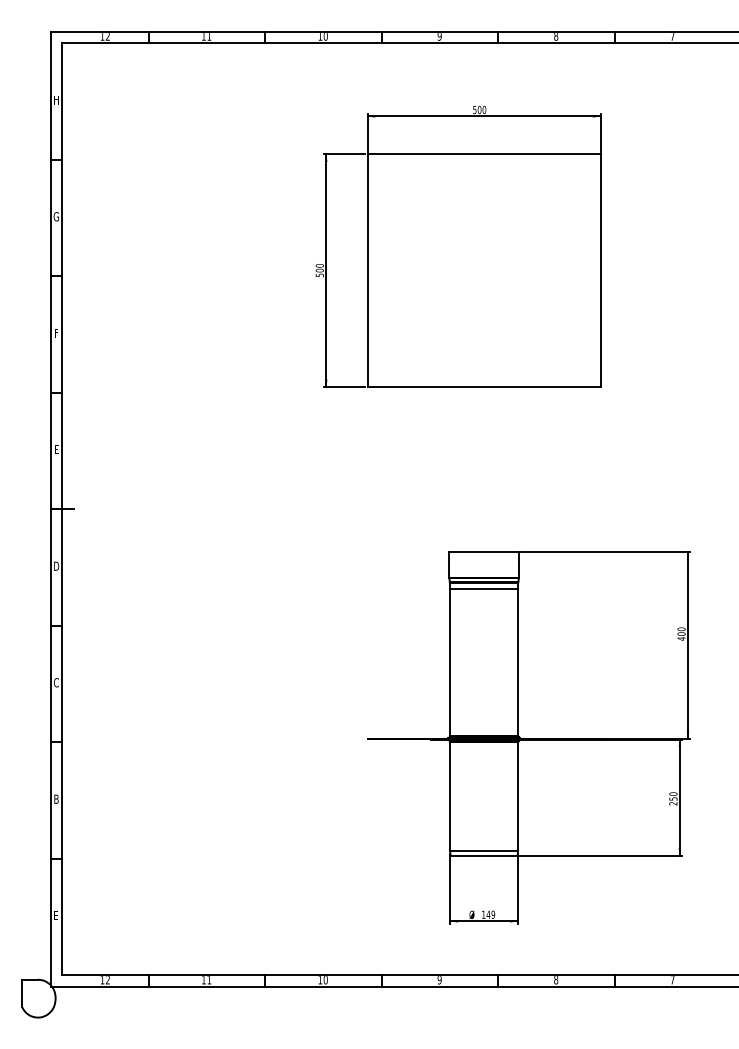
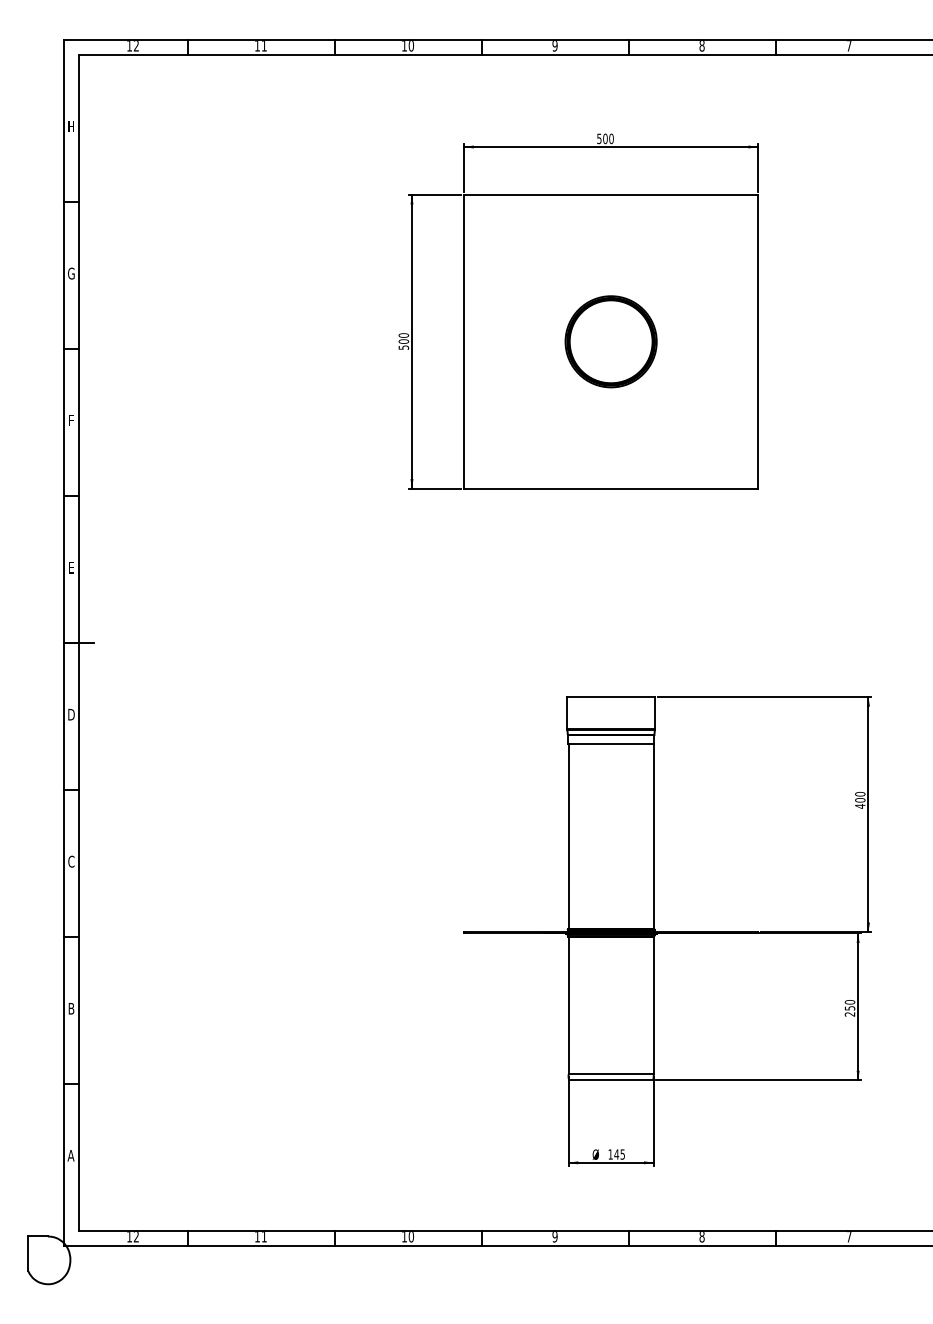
part: (483, 270) -> (610, 341), added
text: (493, 914) -> (622, 1154), 149 -> 145
text: (55, 915) -> (70, 1155), E -> A

